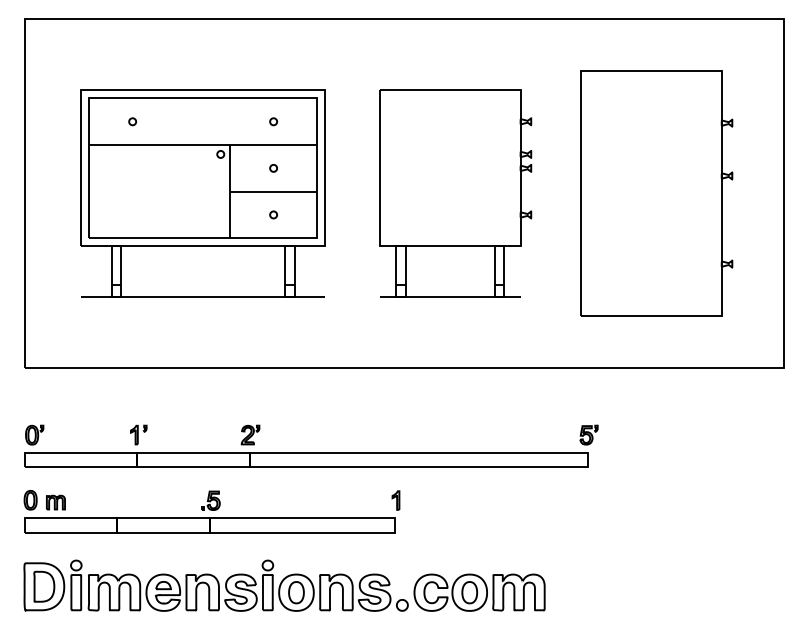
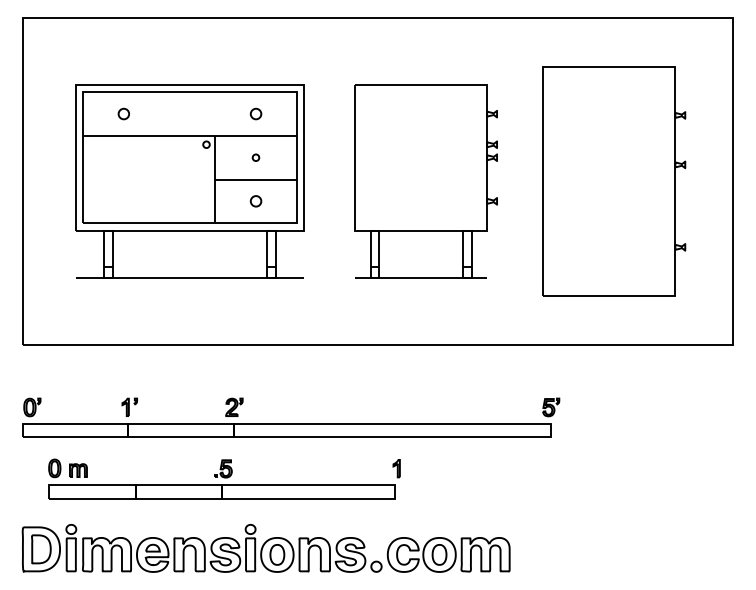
circle: (132, 121) -> (123, 113), size x1.6
circle: (273, 121) -> (255, 113), size x1.6
circle: (273, 214) -> (255, 200), size x1.6
part: (211, 511) -> (224, 478), moved

